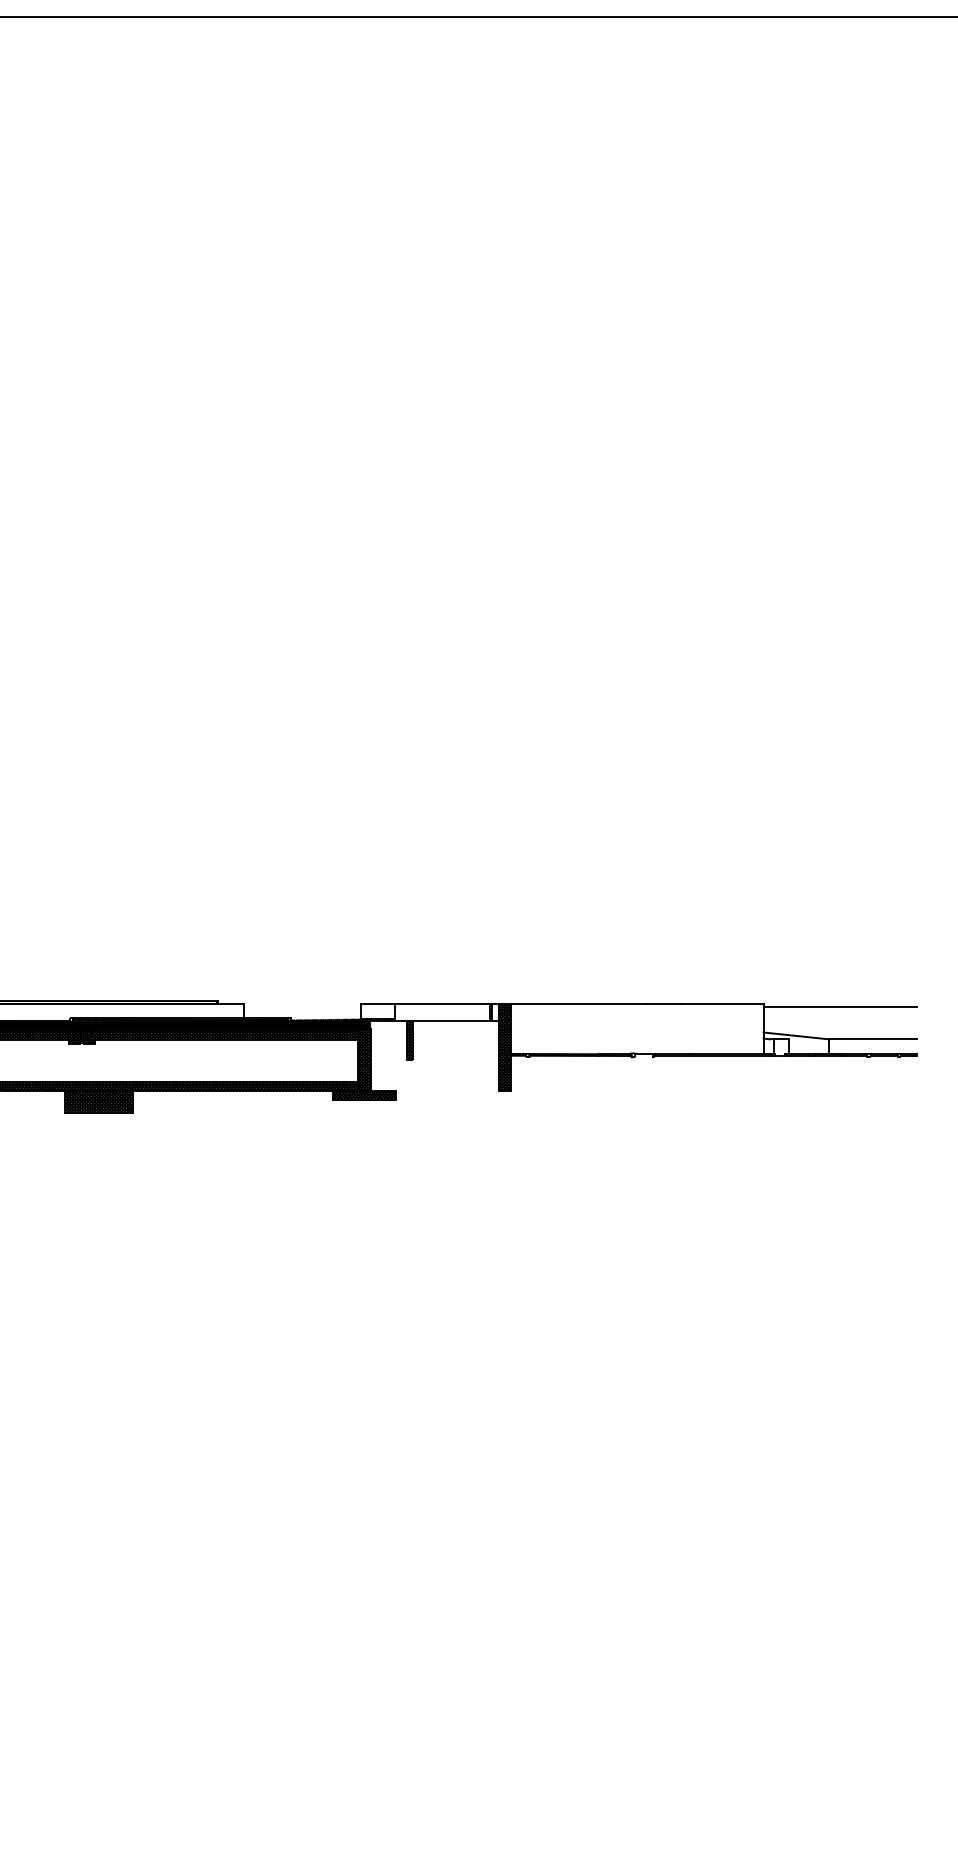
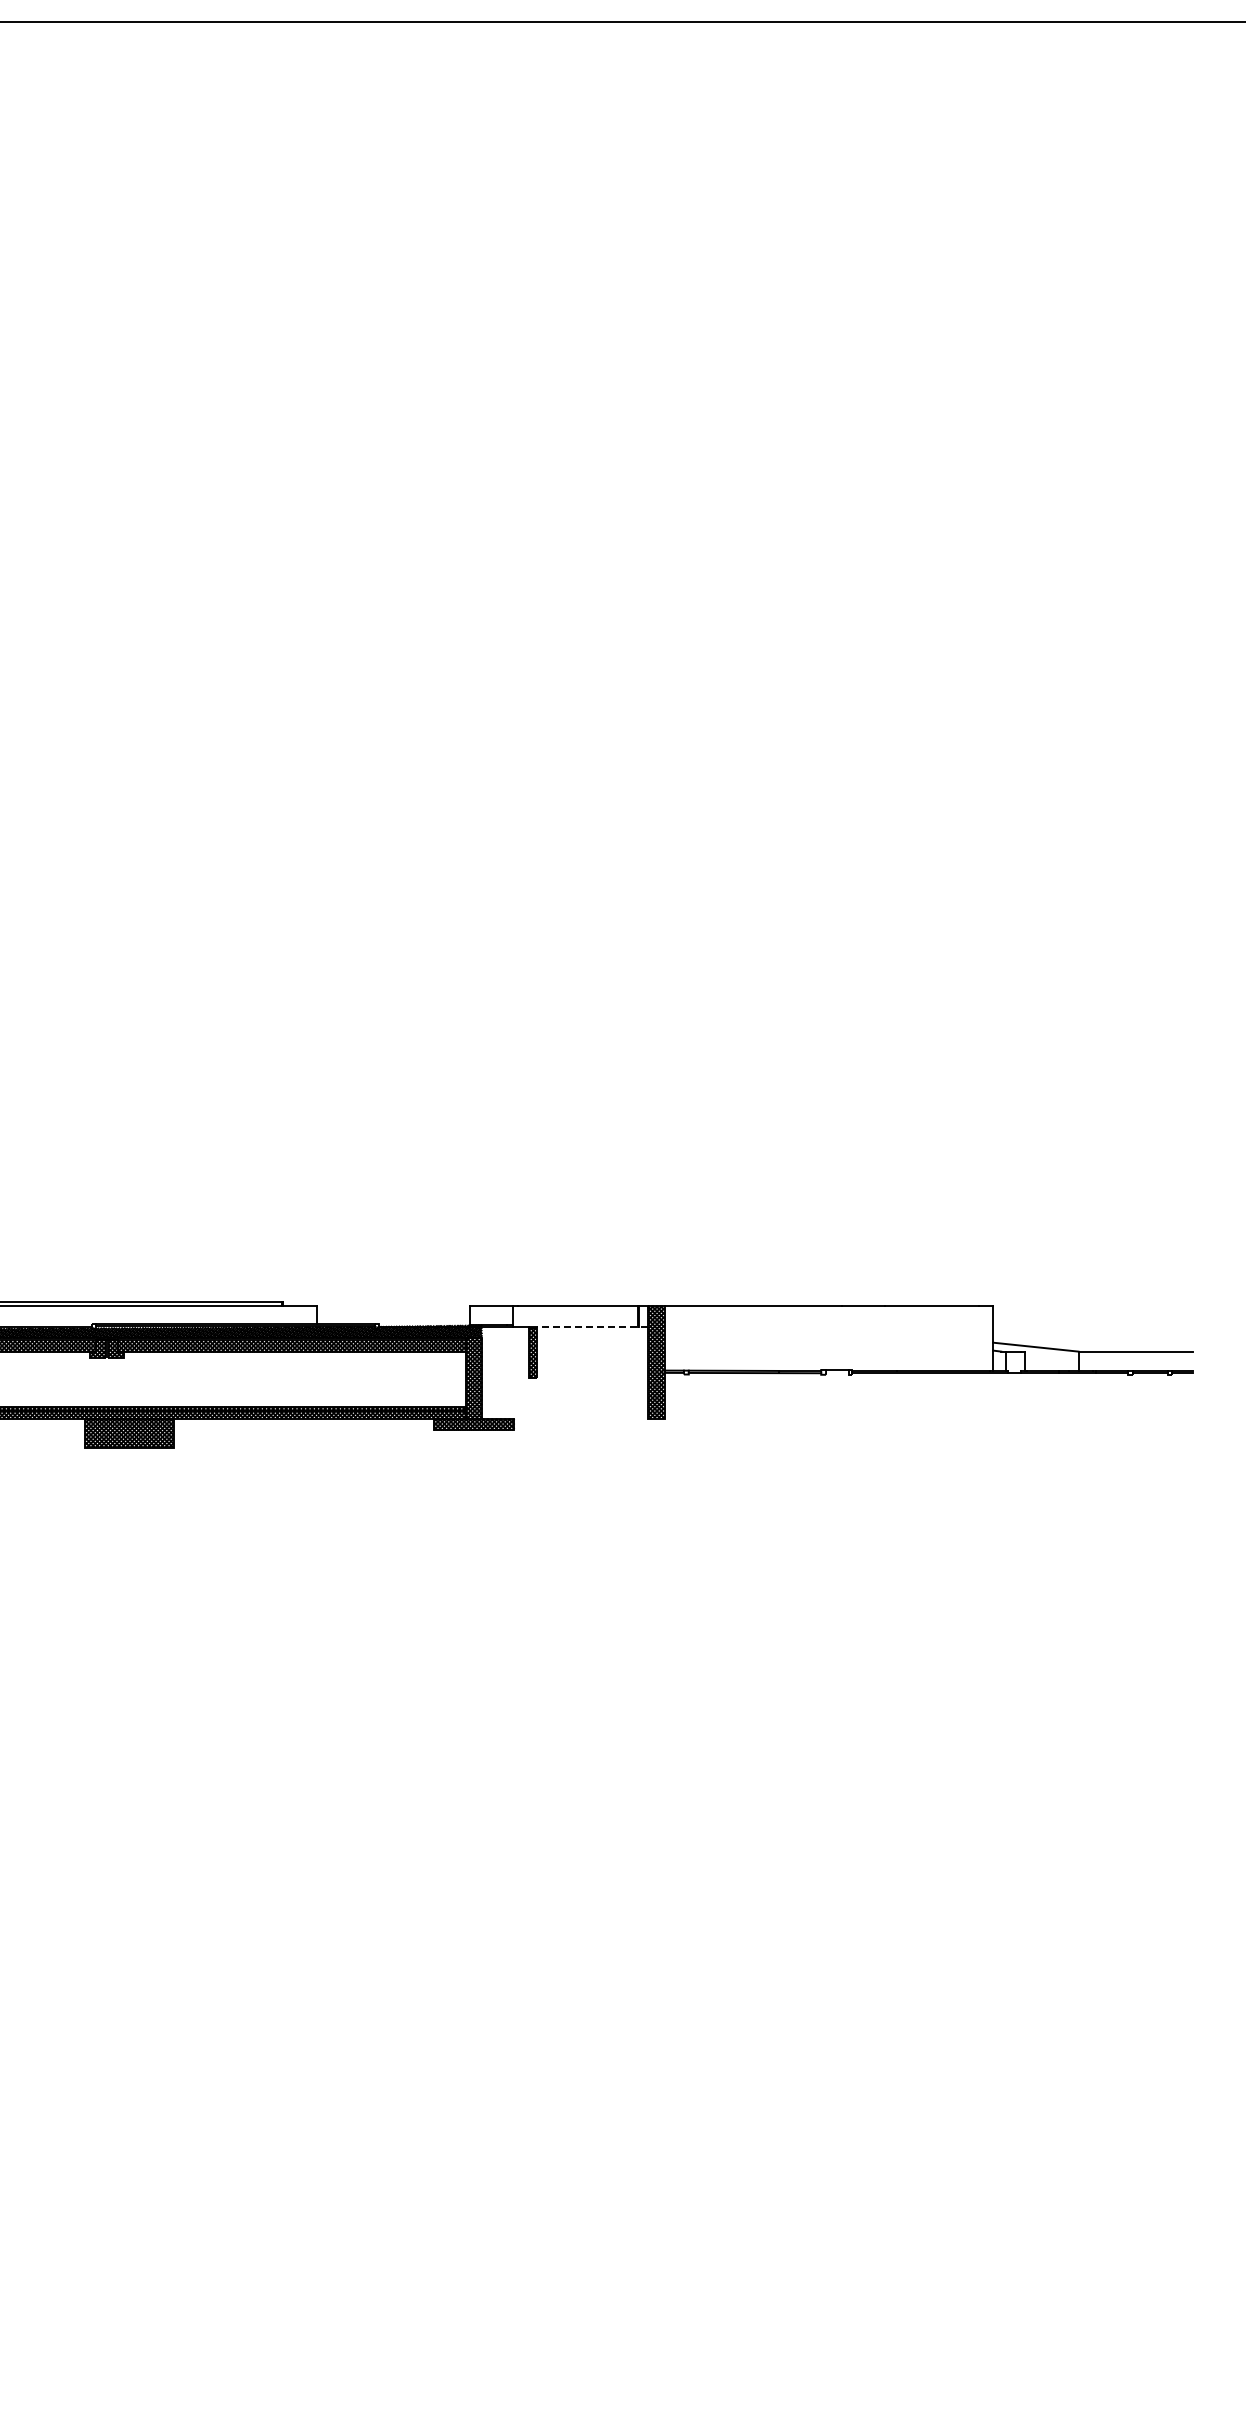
line: (840, 1006) -> (1092, 1309), removed
line: (455, 1020) -> (592, 1327), solid -> dashed

